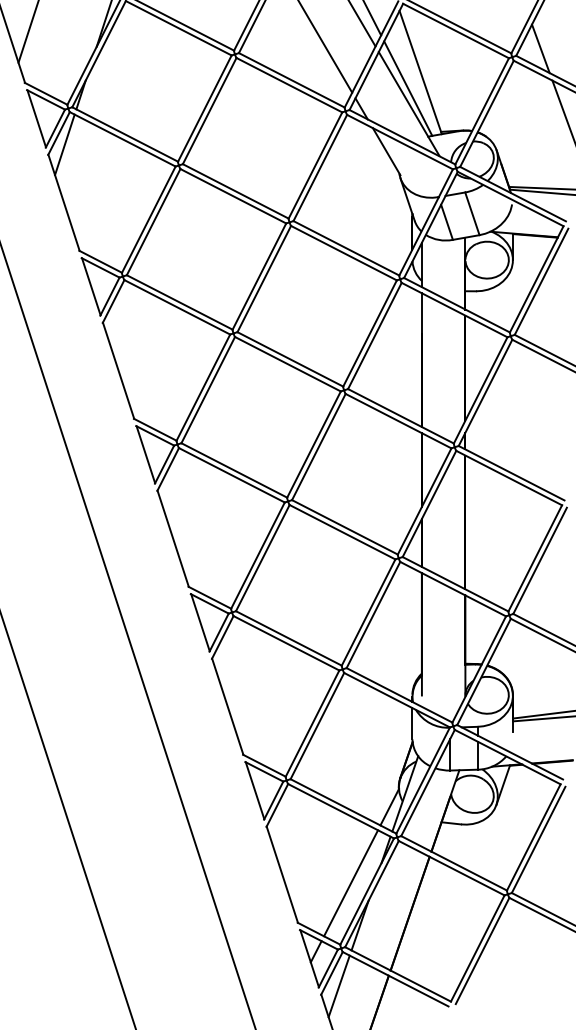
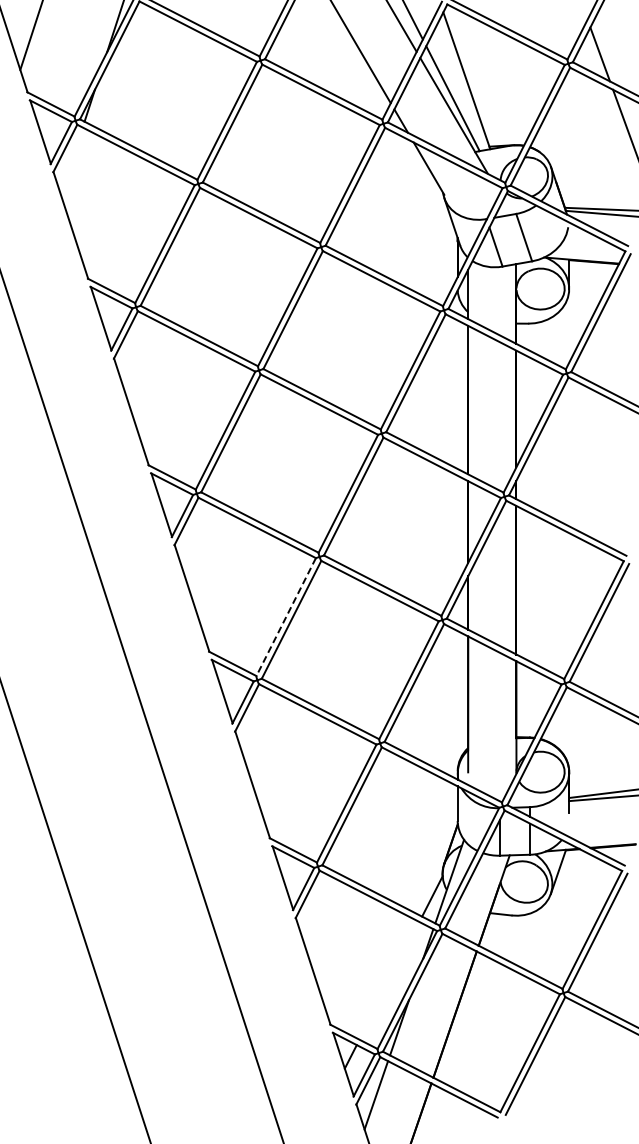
line: (64, 144) -> (71, 160), removed
line: (257, 555) -> (285, 617), solid -> dashed
line: (351, 882) -> (389, 980), removed

